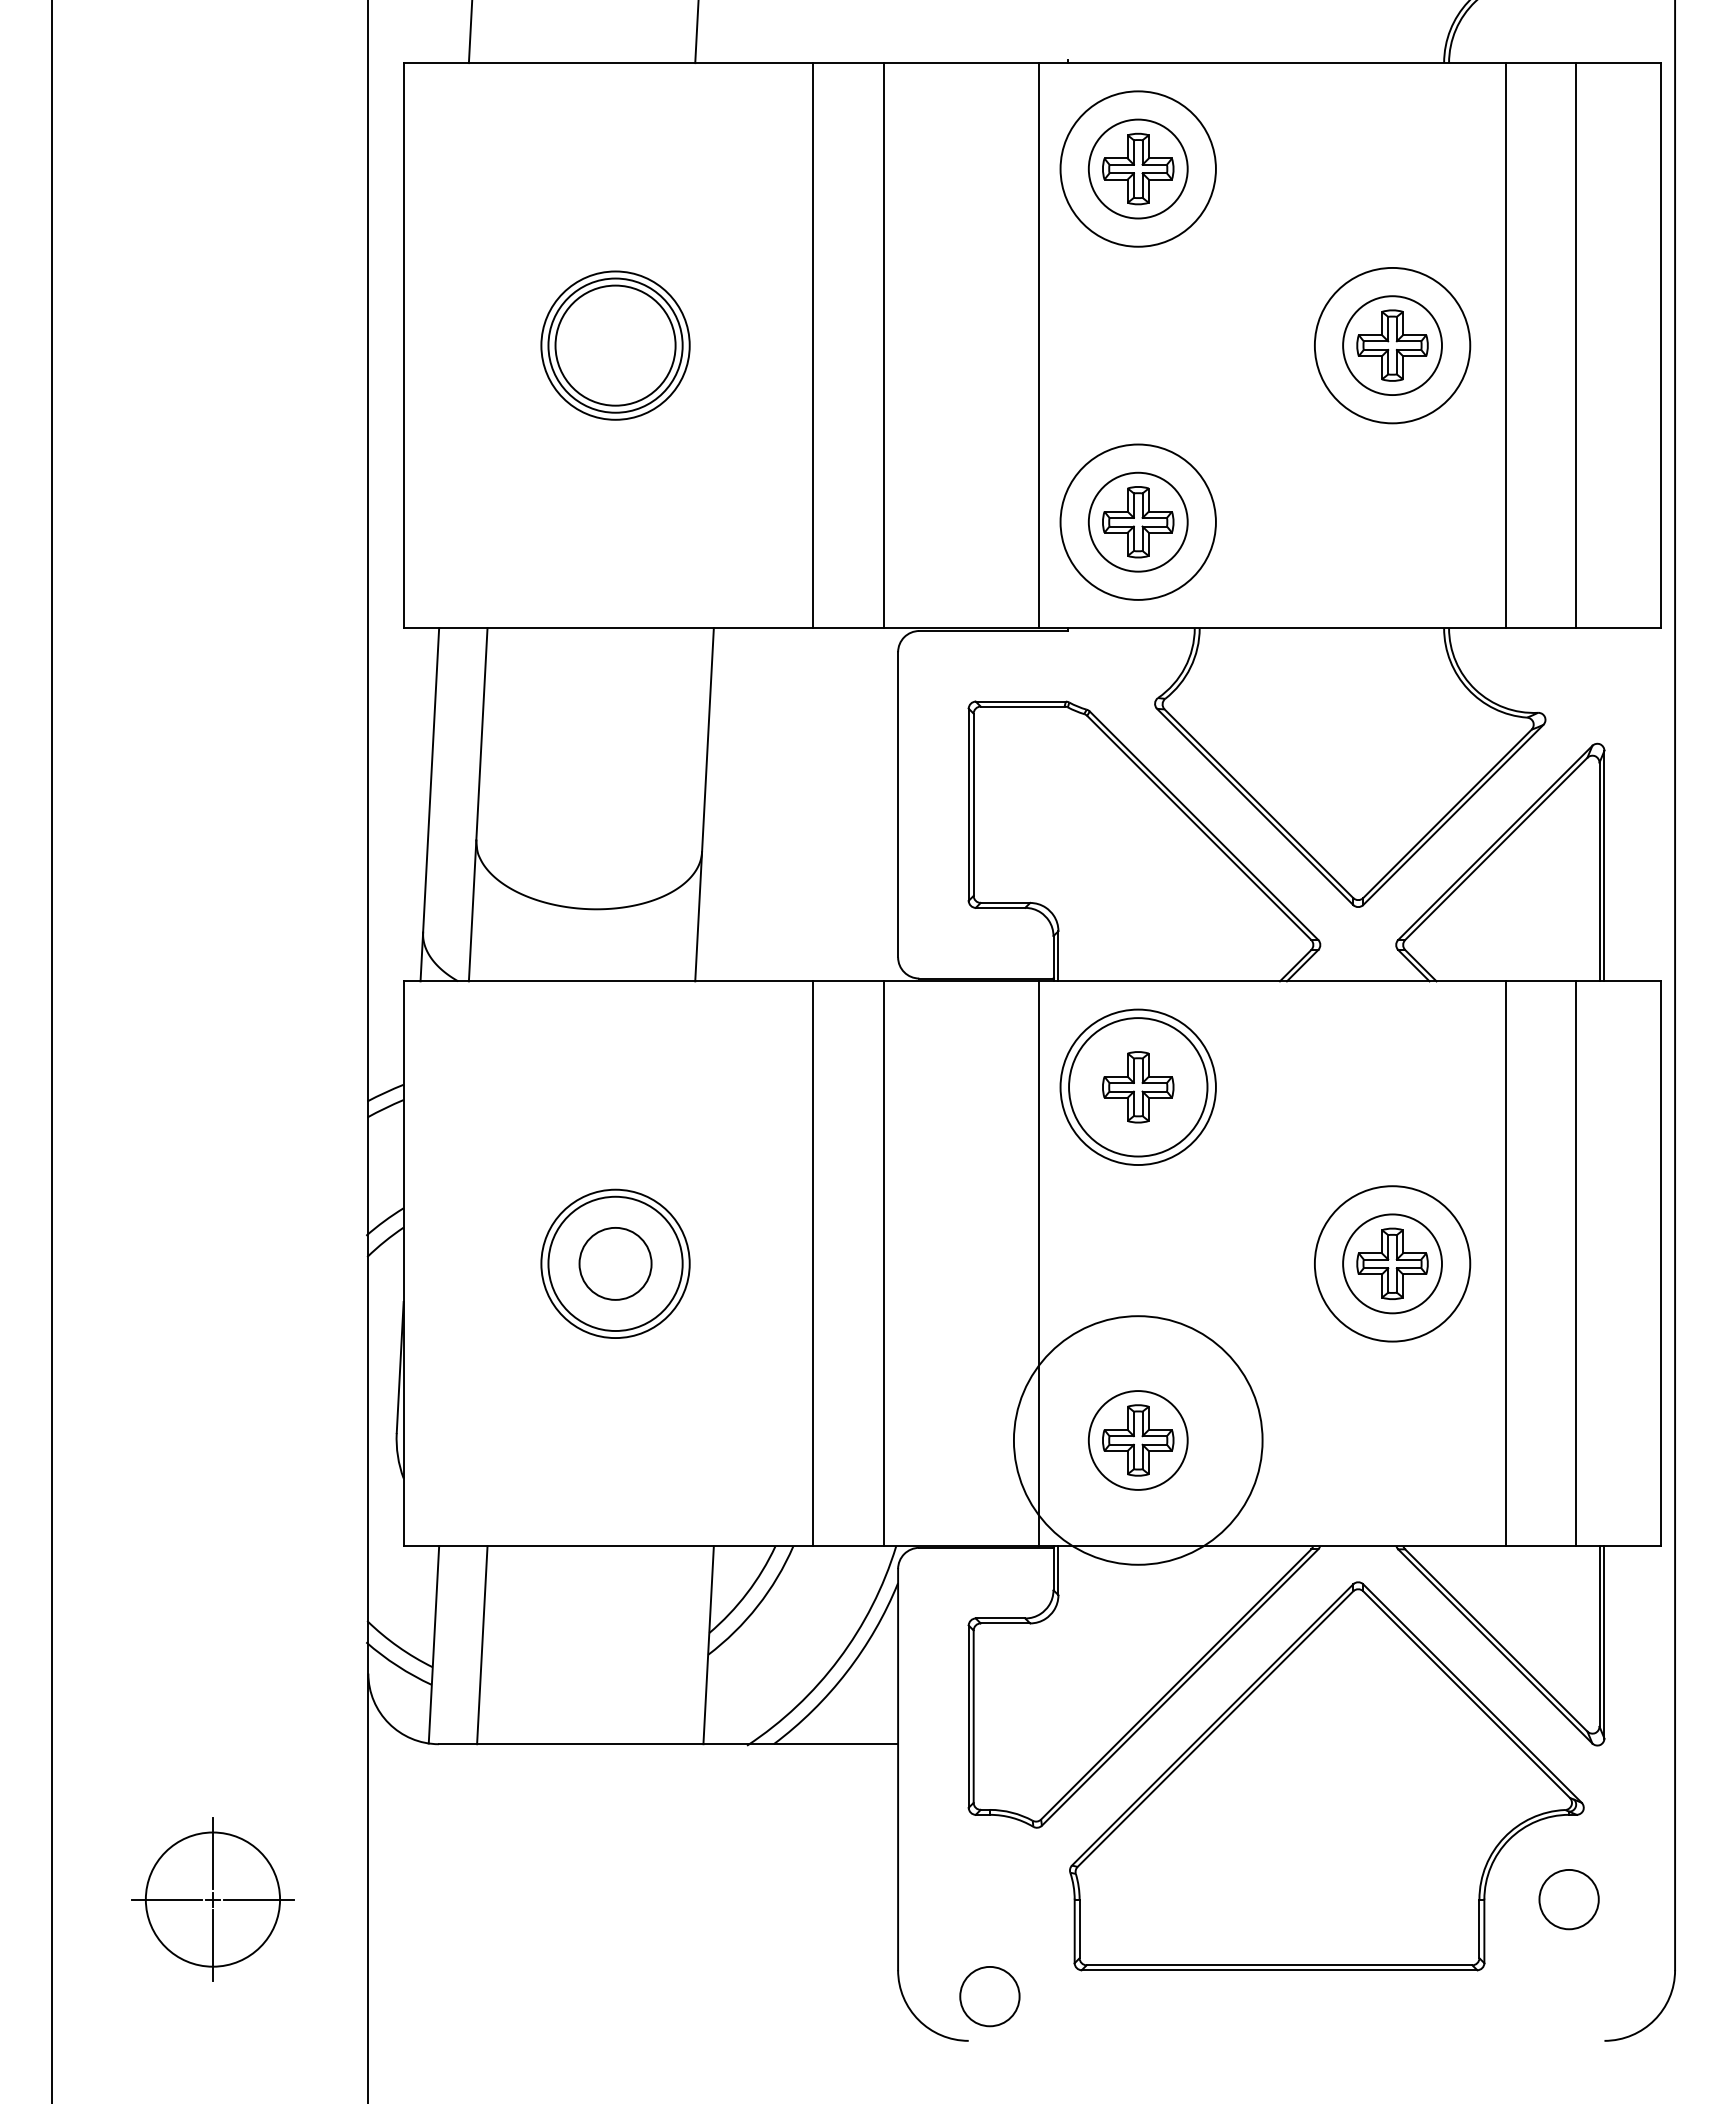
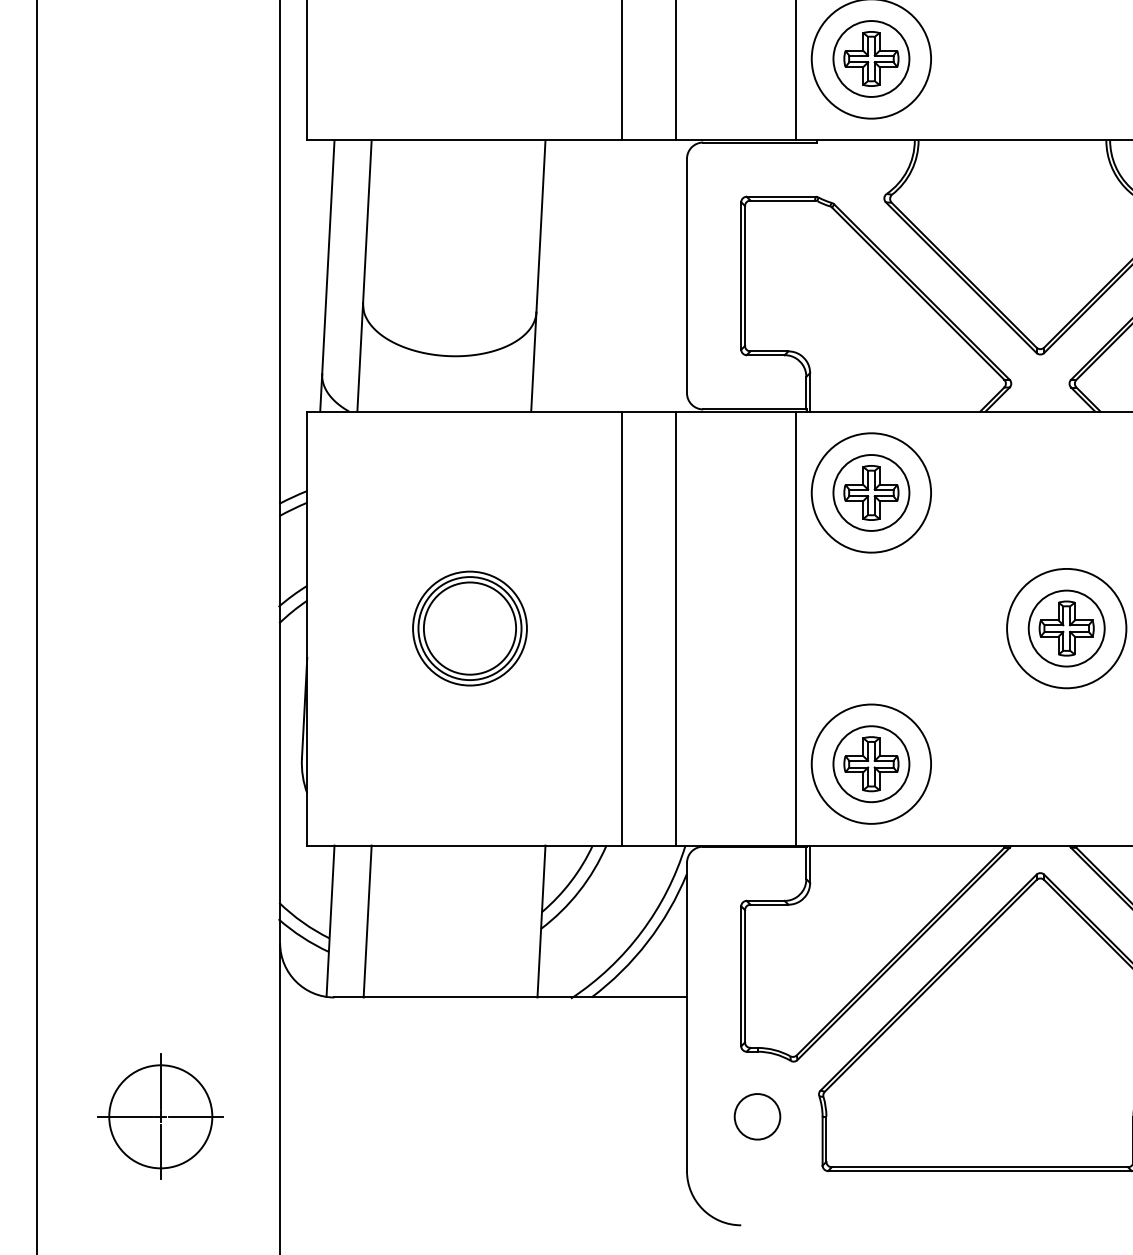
circle: (1137, 1086) -> (870, 492), size x0.71
circle: (615, 1263) -> (469, 628), size x1.67
circle: (1137, 1440) -> (870, 764), size x0.62
circle: (989, 1996) -> (757, 1116), moved

